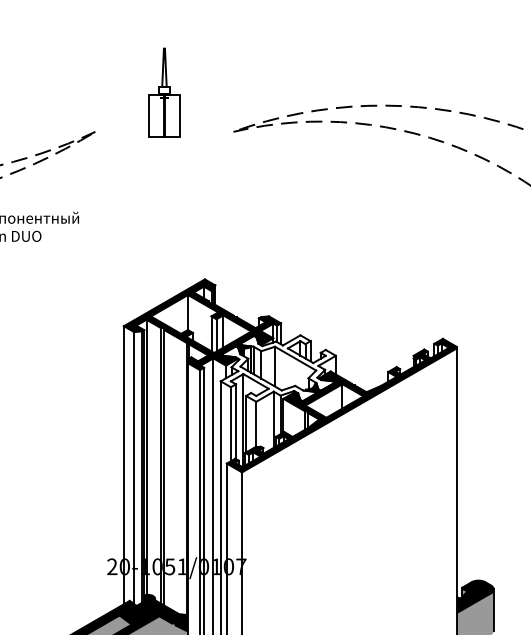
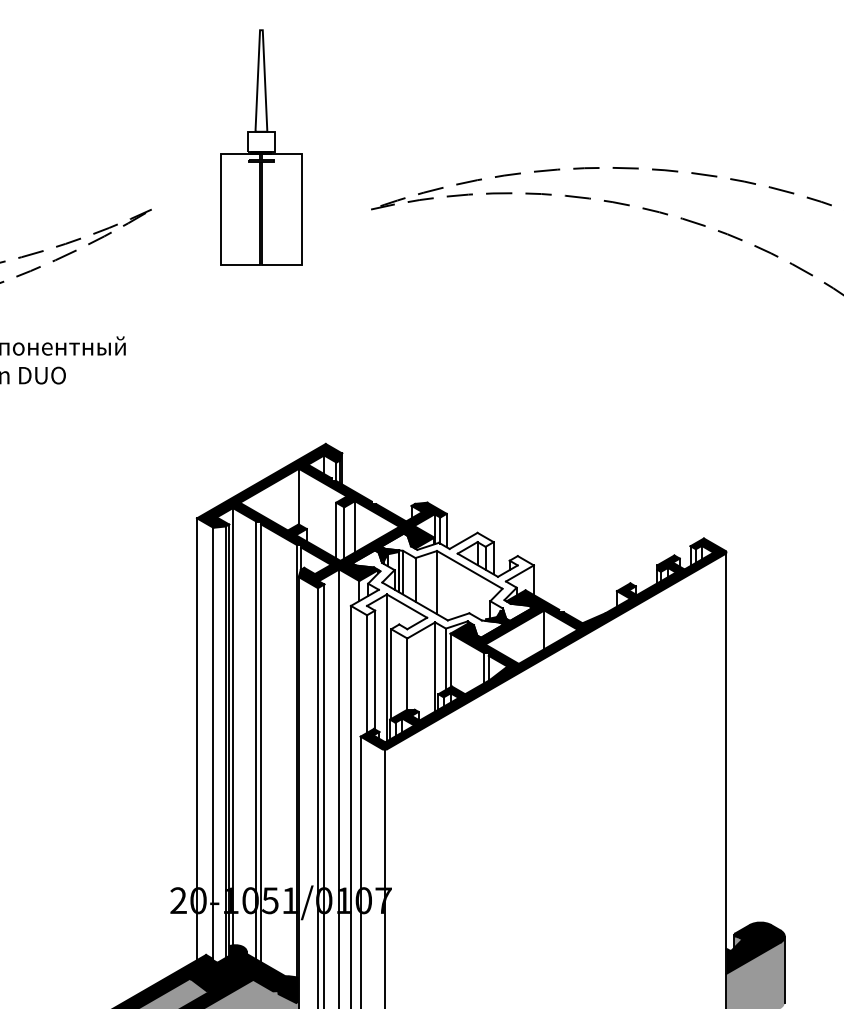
part: (164, 92) -> (261, 146), size x1.67

